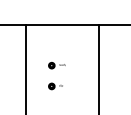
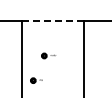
line: (61, 25) -> (52, 21), solid -> dashed
part: (55, 86) -> (36, 80), moved

